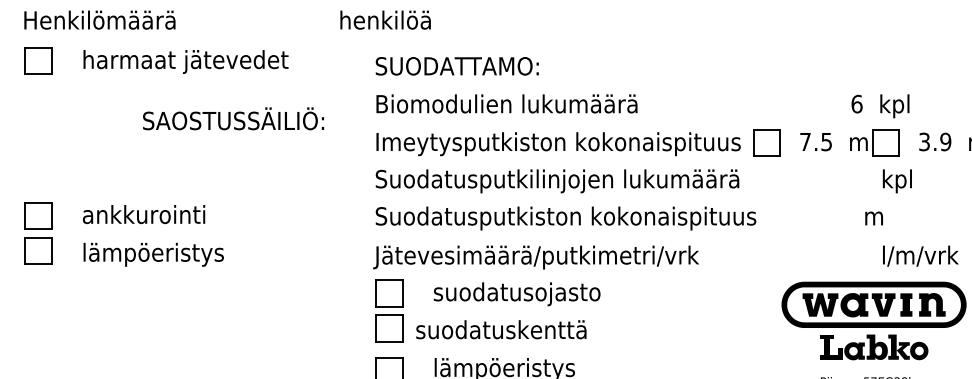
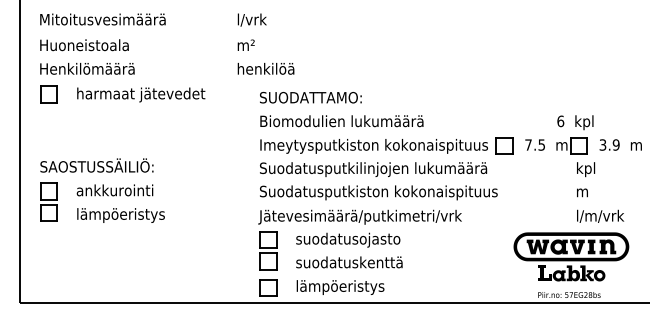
text: (232, 118) -> (96, 165), moved
text: (874, 217) -> (582, 192), moved
text: (501, 329) -> (349, 262), moved

